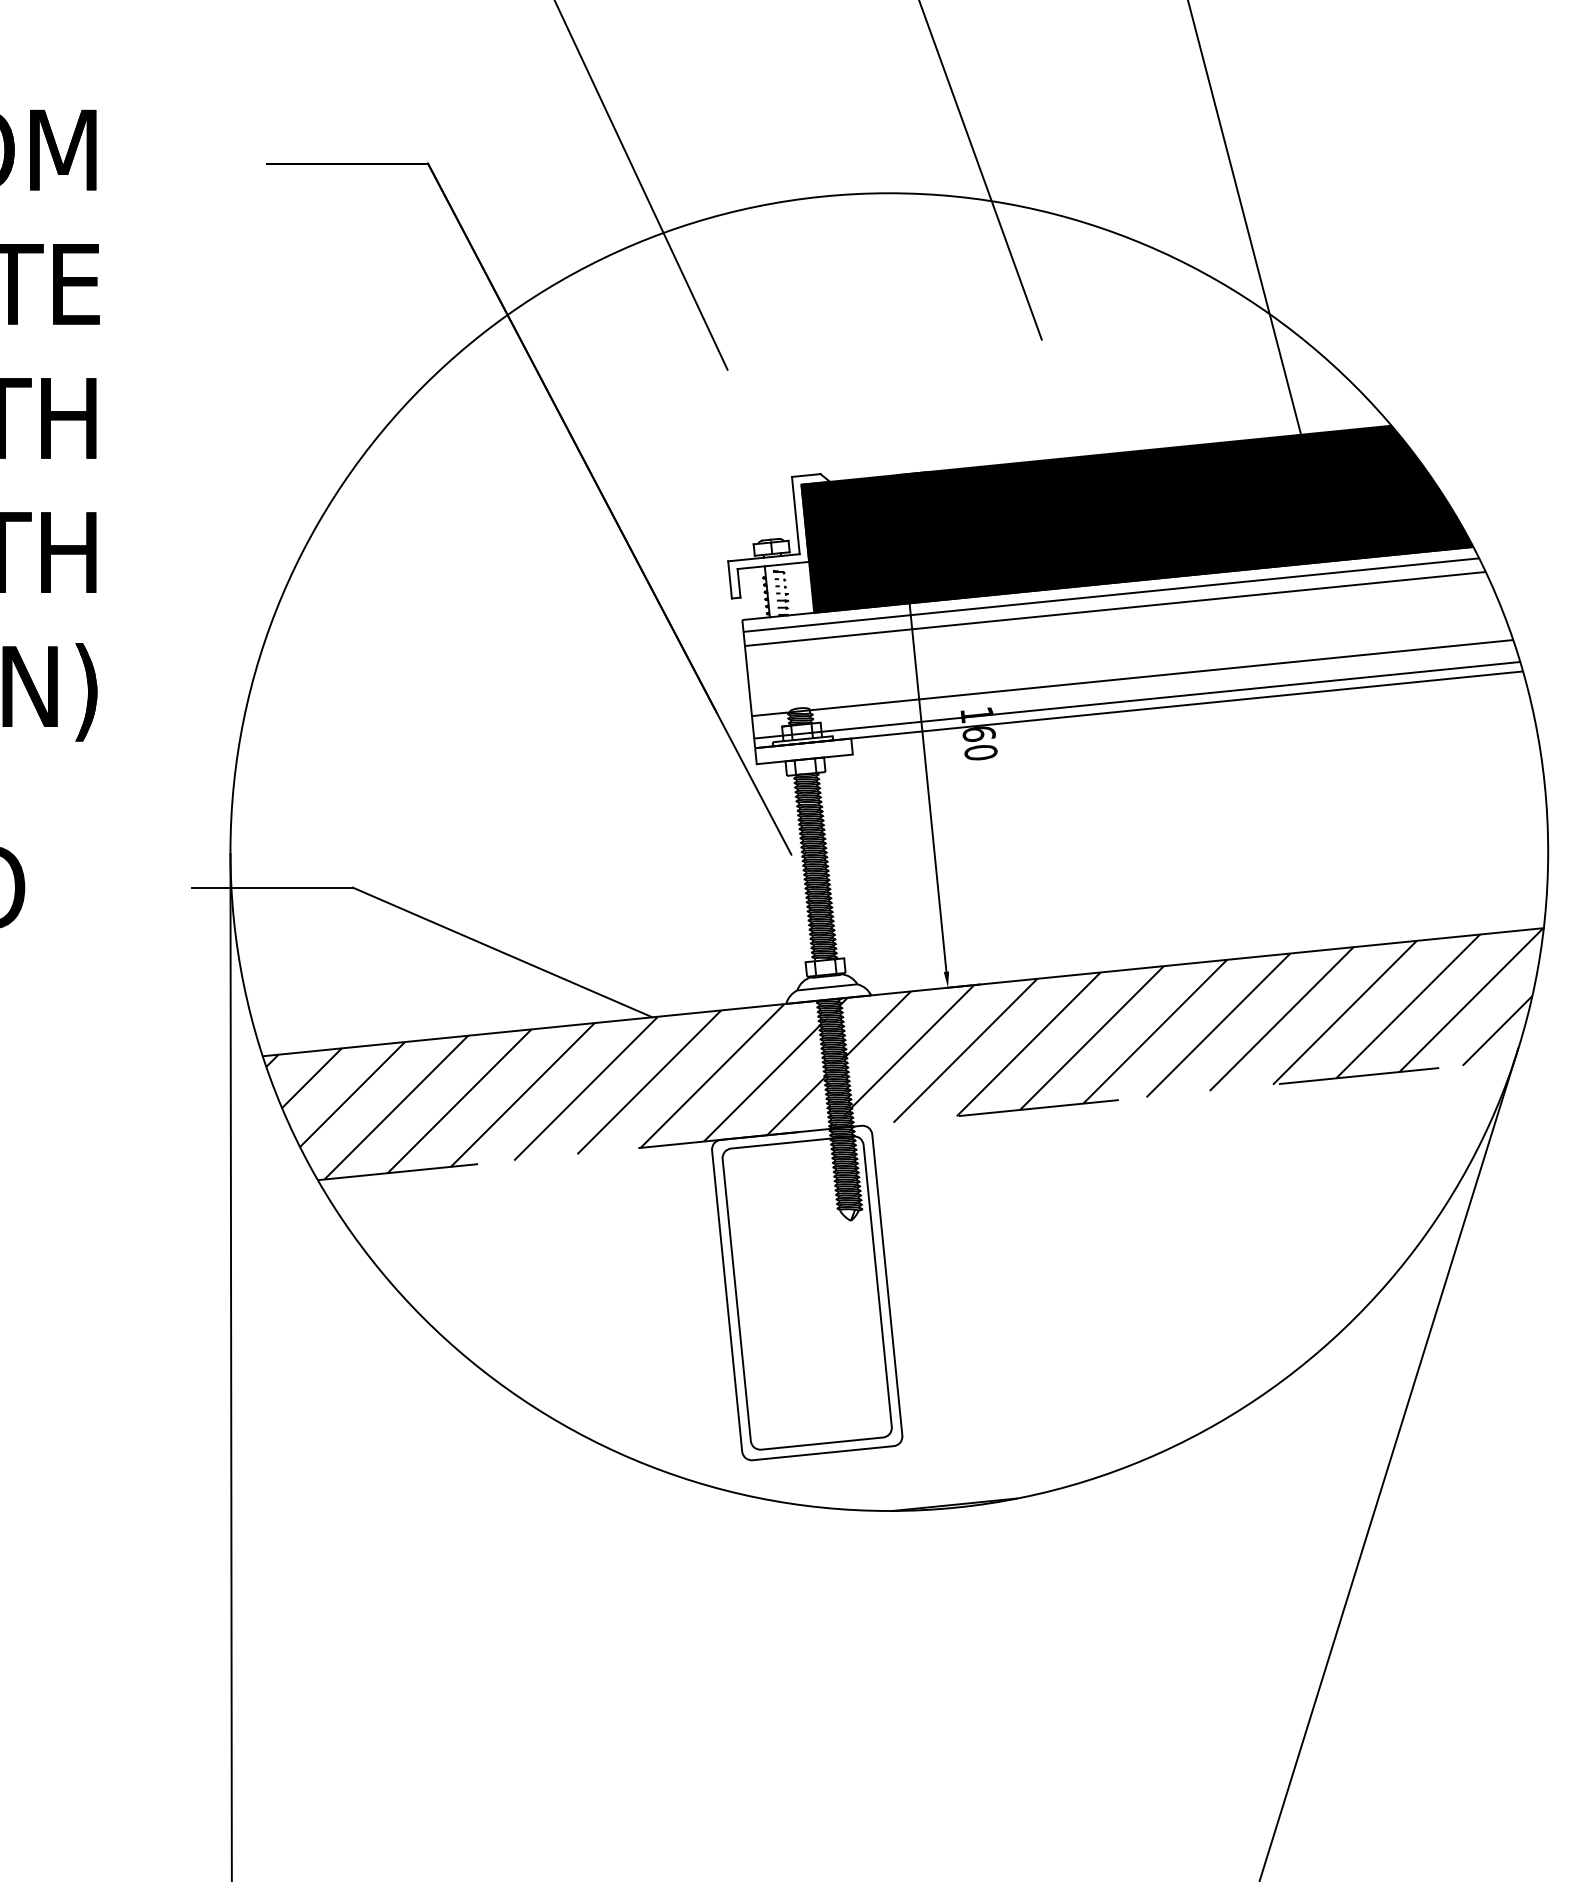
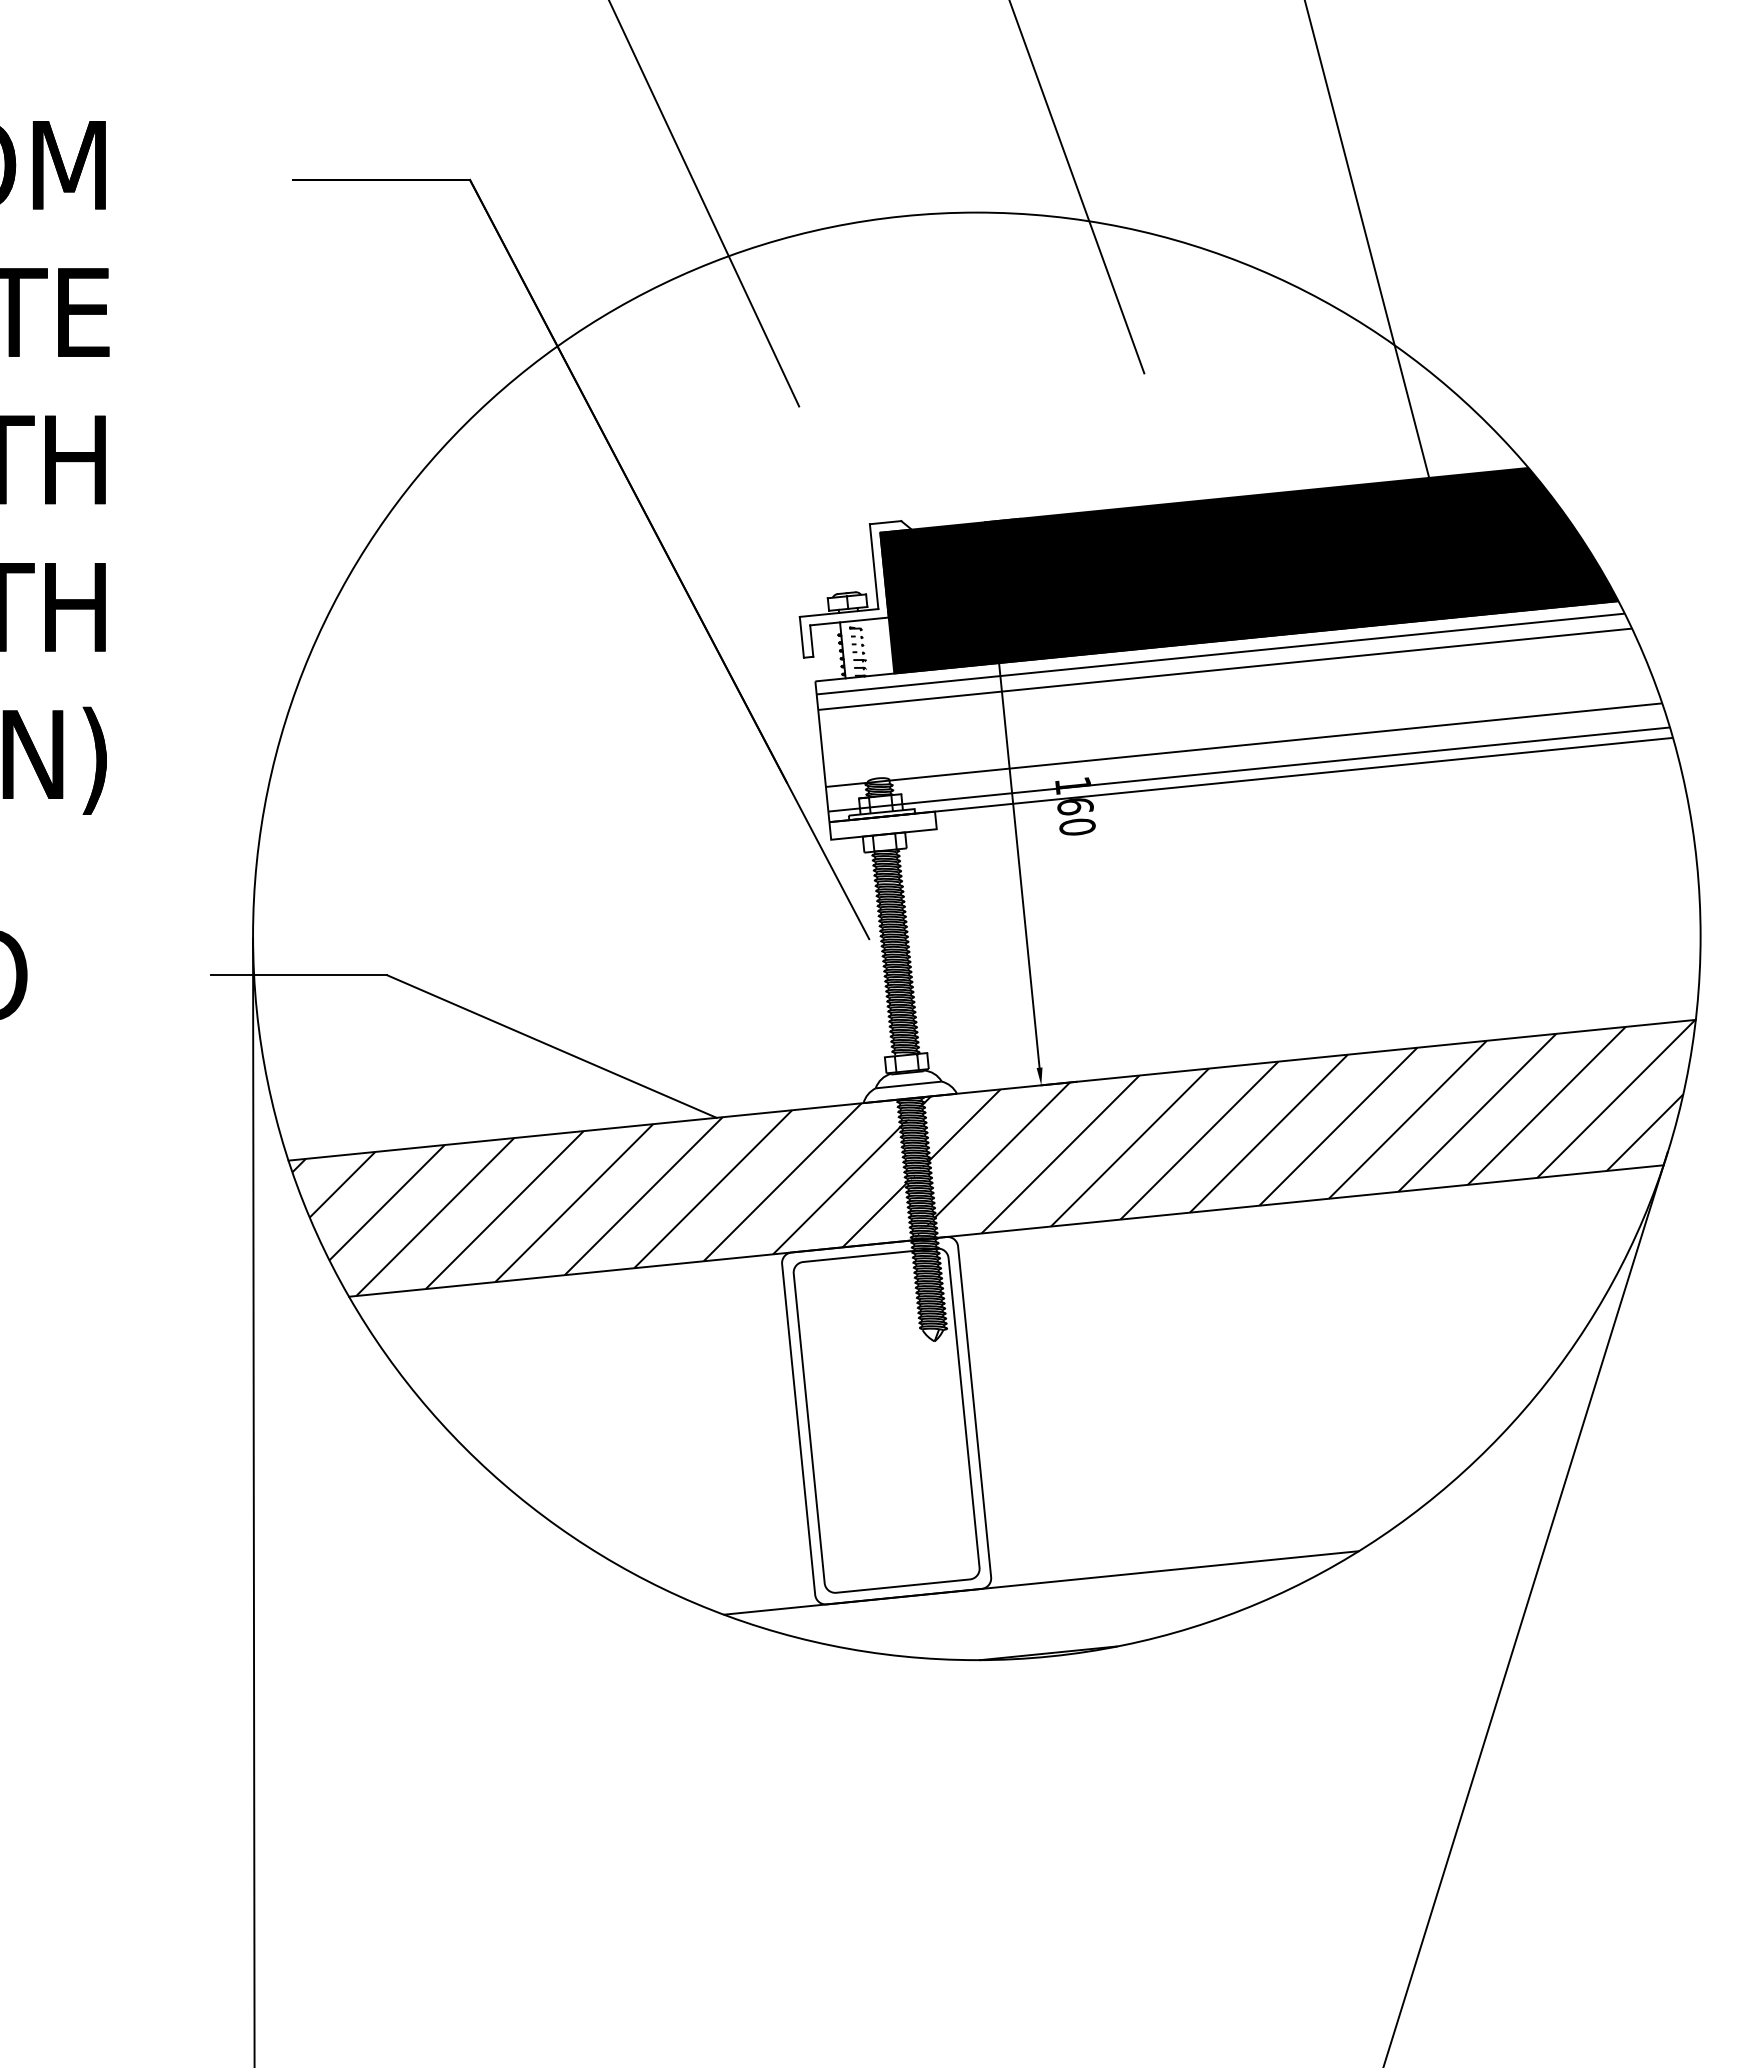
line: (916, 1119) -> (1006, 1230), dashed -> solid
line: (948, 1440) -> (1041, 1582), added

